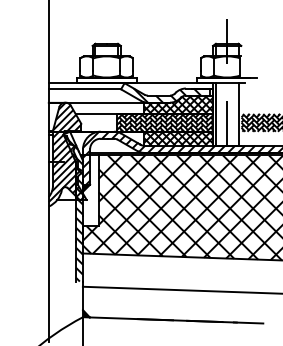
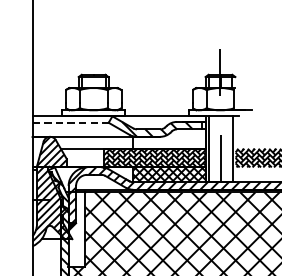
line: (85, 89) -> (71, 122), solid -> dashed
hatch: (178, 104) -> (169, 138), removed

